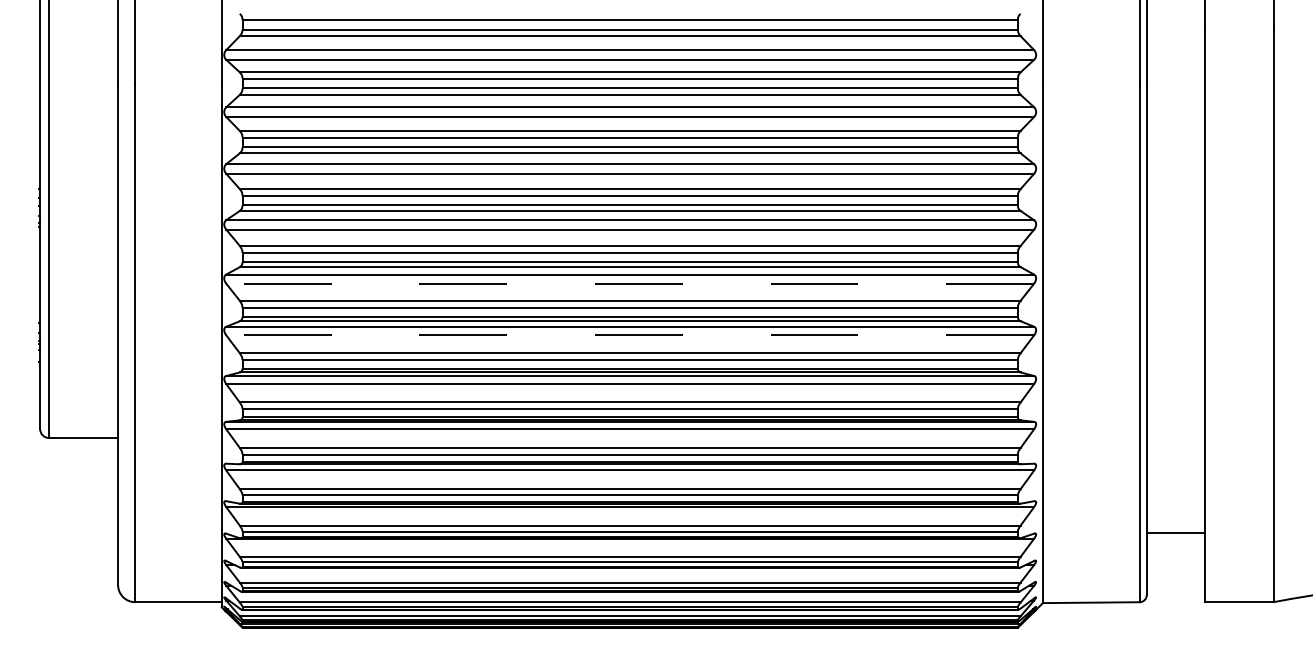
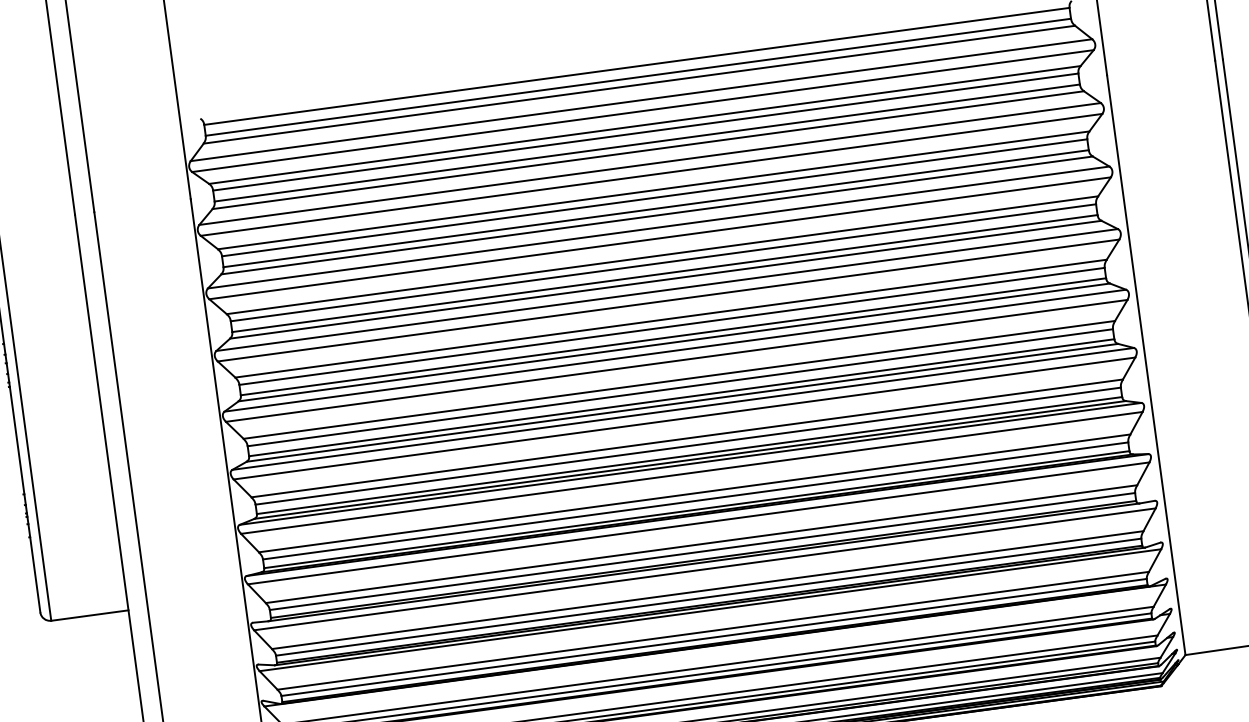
line: (630, 283) -> (677, 360), dashed -> solid
line: (630, 335) -> (684, 418), dashed -> solid

